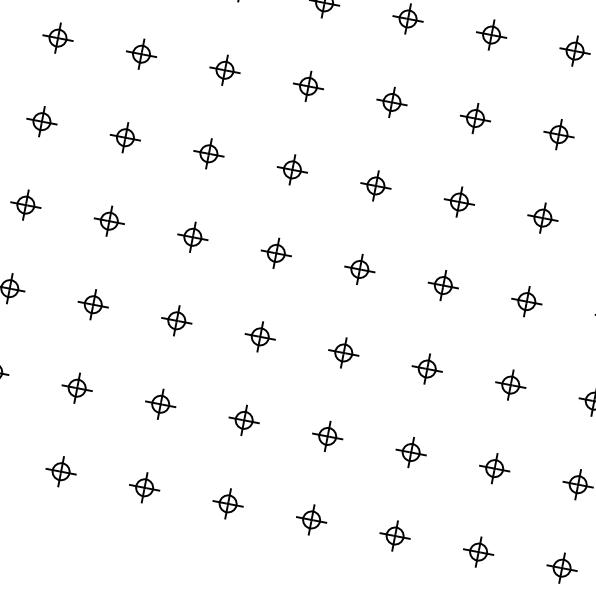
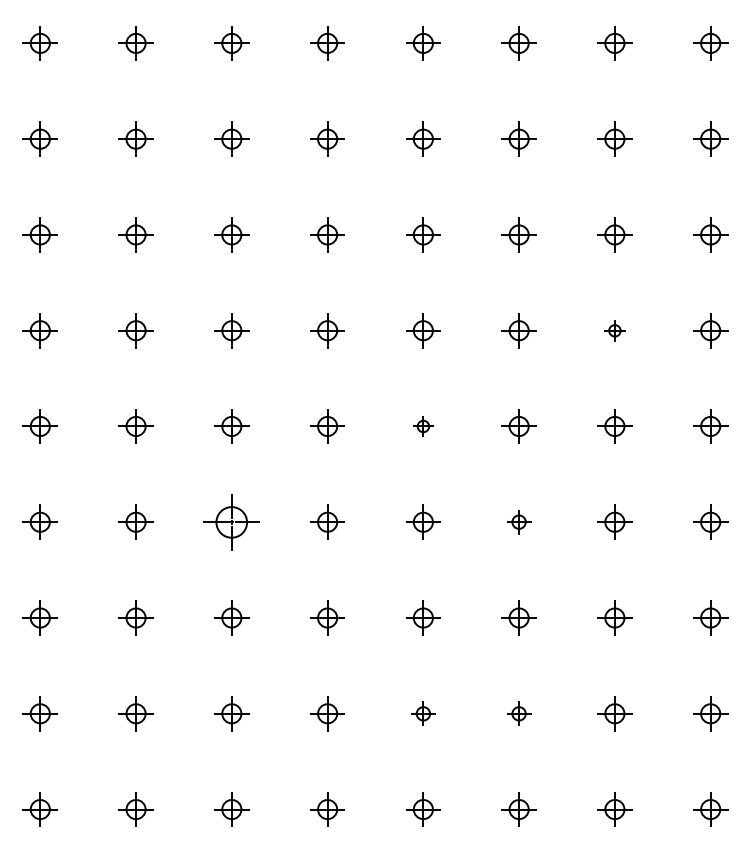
part: (558, 134) -> (614, 330), size x0.6
part: (376, 185) -> (423, 426), size x0.6
part: (192, 236) -> (231, 521), size x1.6
part: (442, 284) -> (518, 521), size x0.7
part: (327, 436) -> (423, 713), size x0.7
part: (410, 452) -> (518, 713), size x0.7

